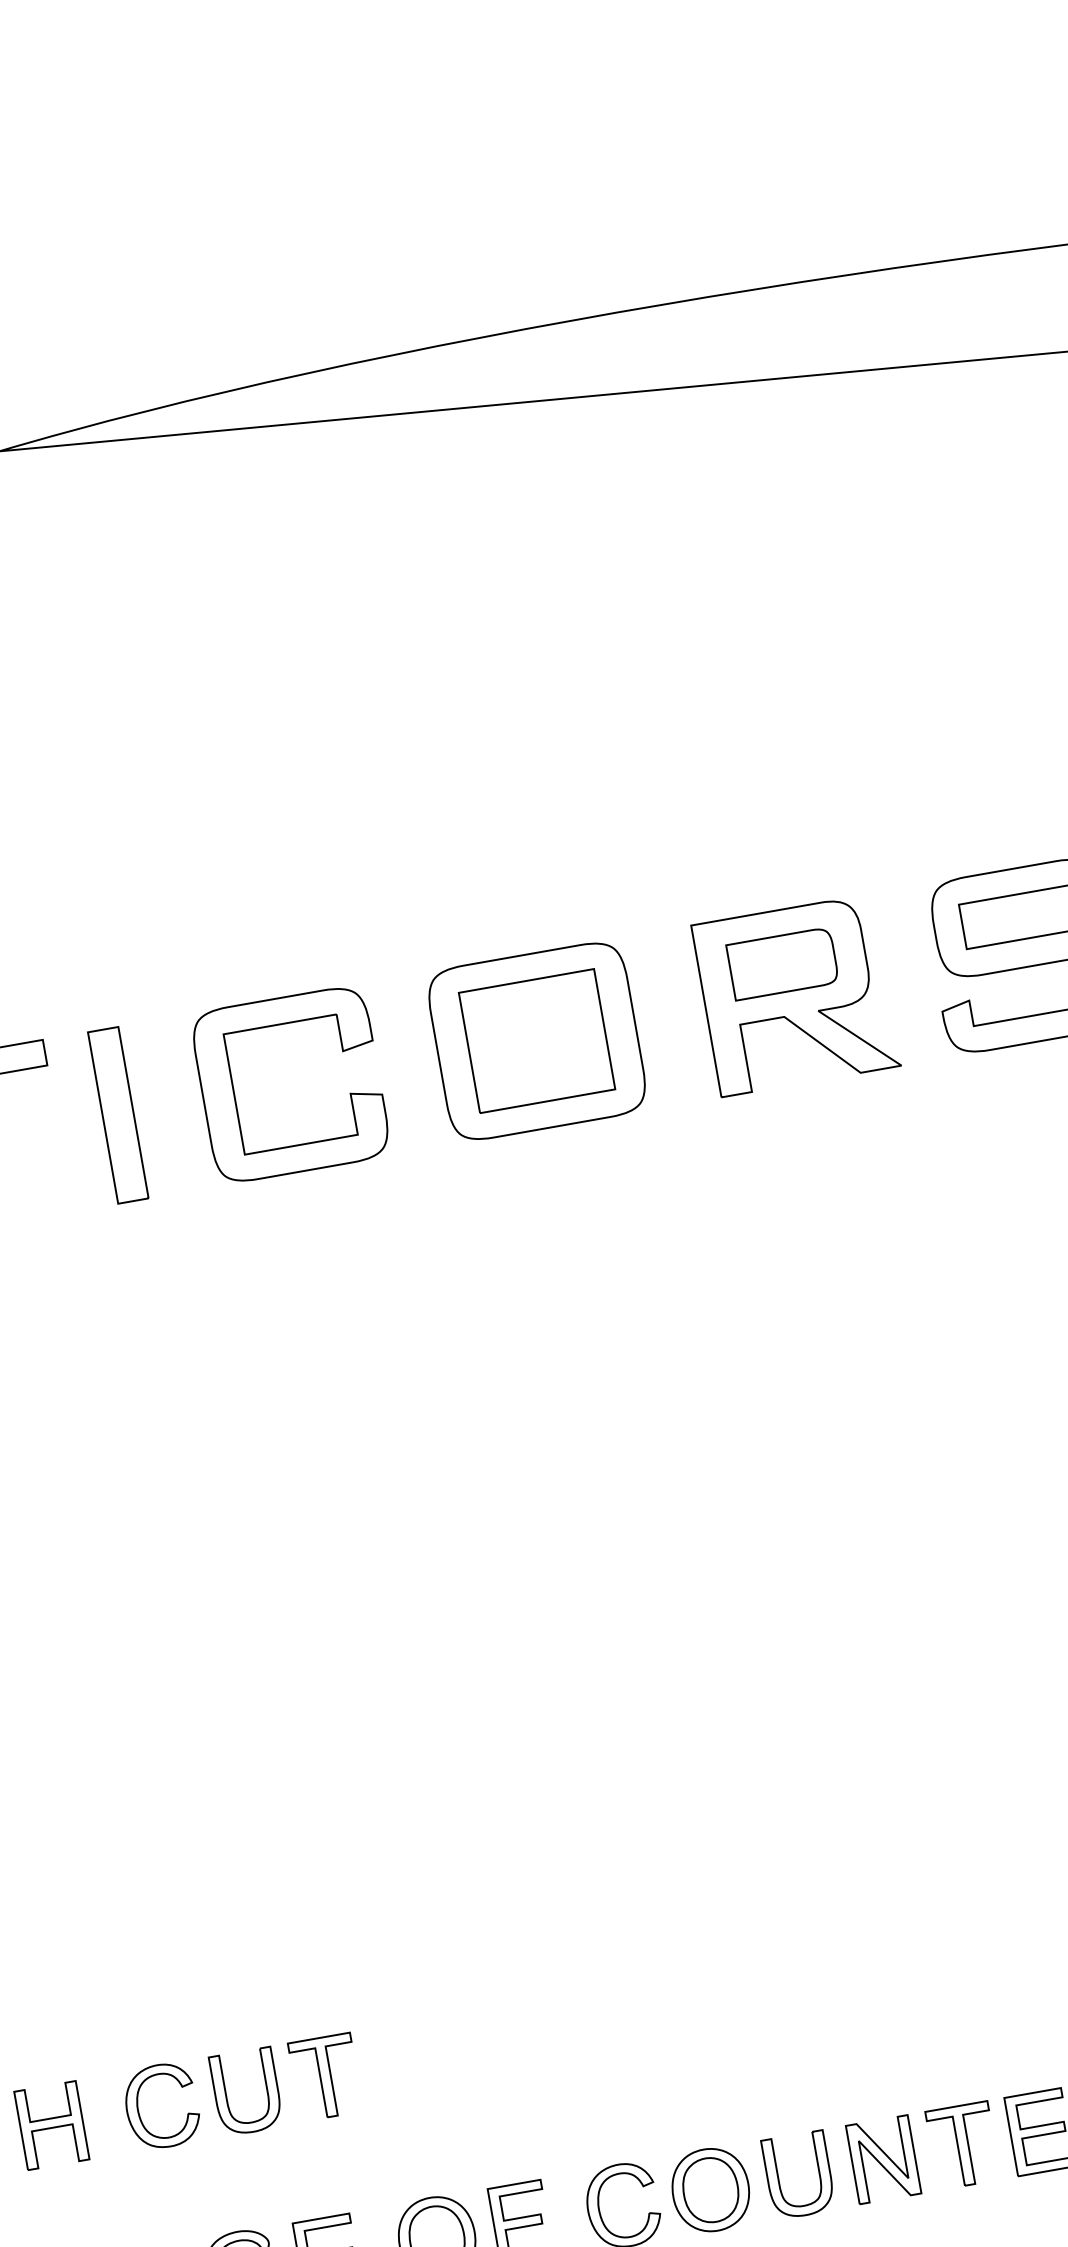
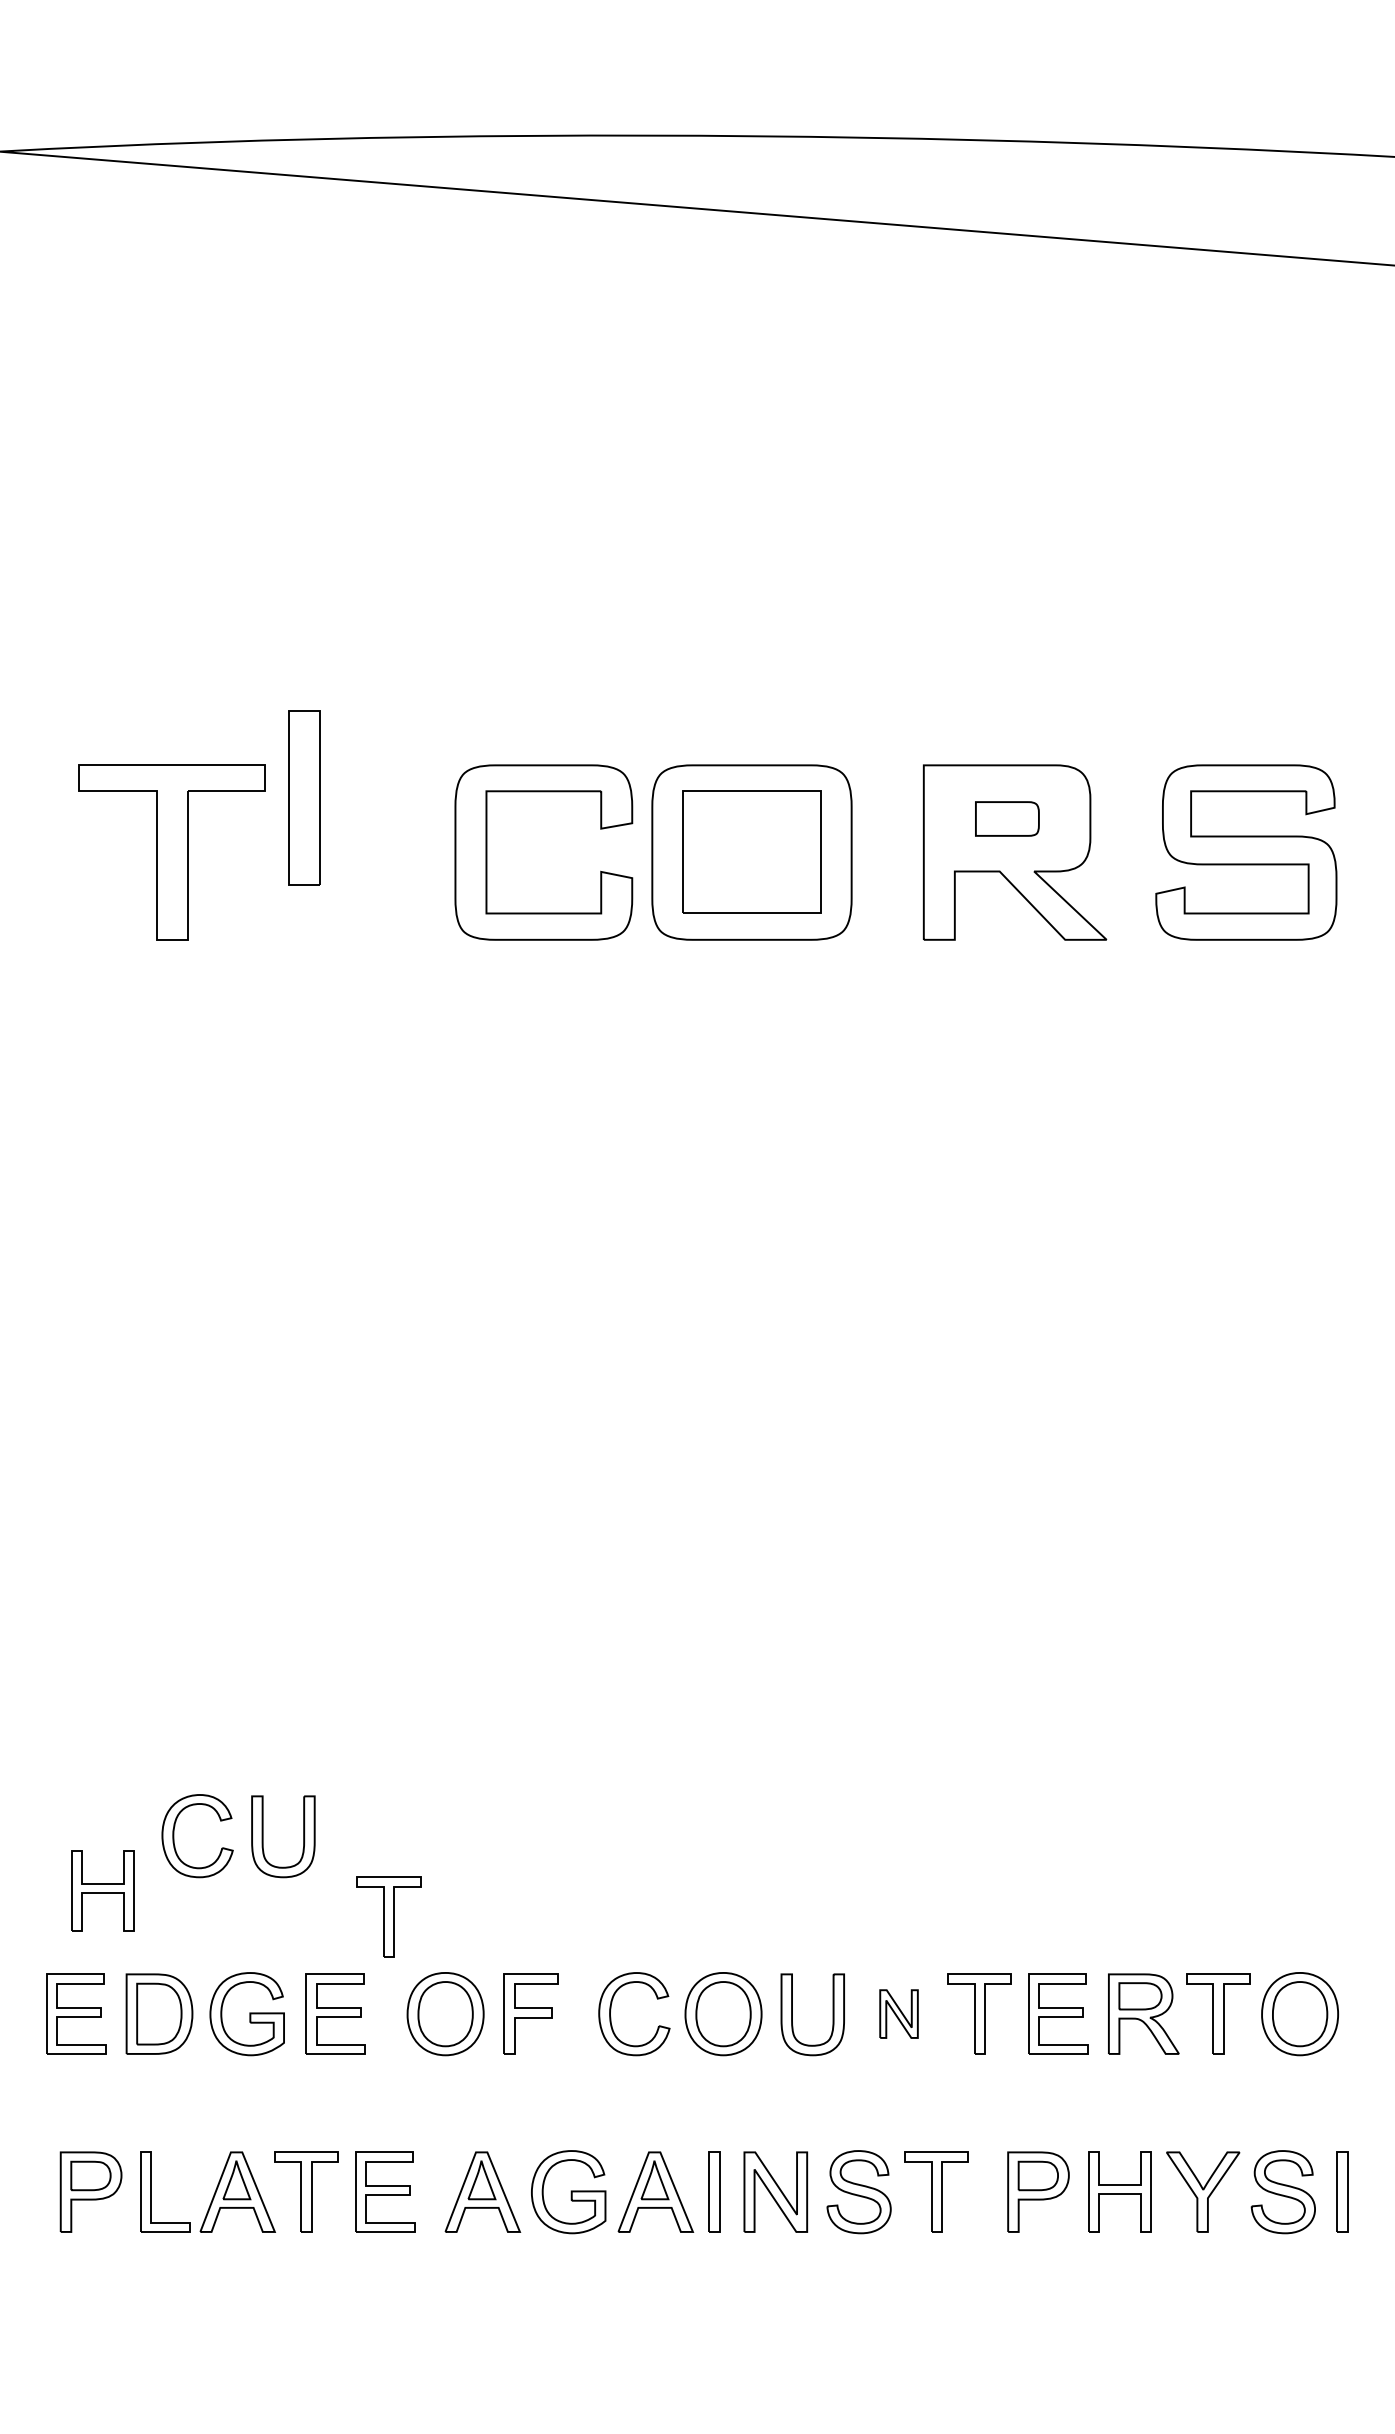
part: (782, 963) -> (1007, 818), size x0.6
part: (235, 1094) -> (487, 852), moved
part: (118, 1115) -> (304, 797), moved
part: (325, 2076) -> (388, 1916), moved
part: (51, 2125) -> (102, 1890), moved
part: (882, 2159) -> (898, 2013), size x0.6

